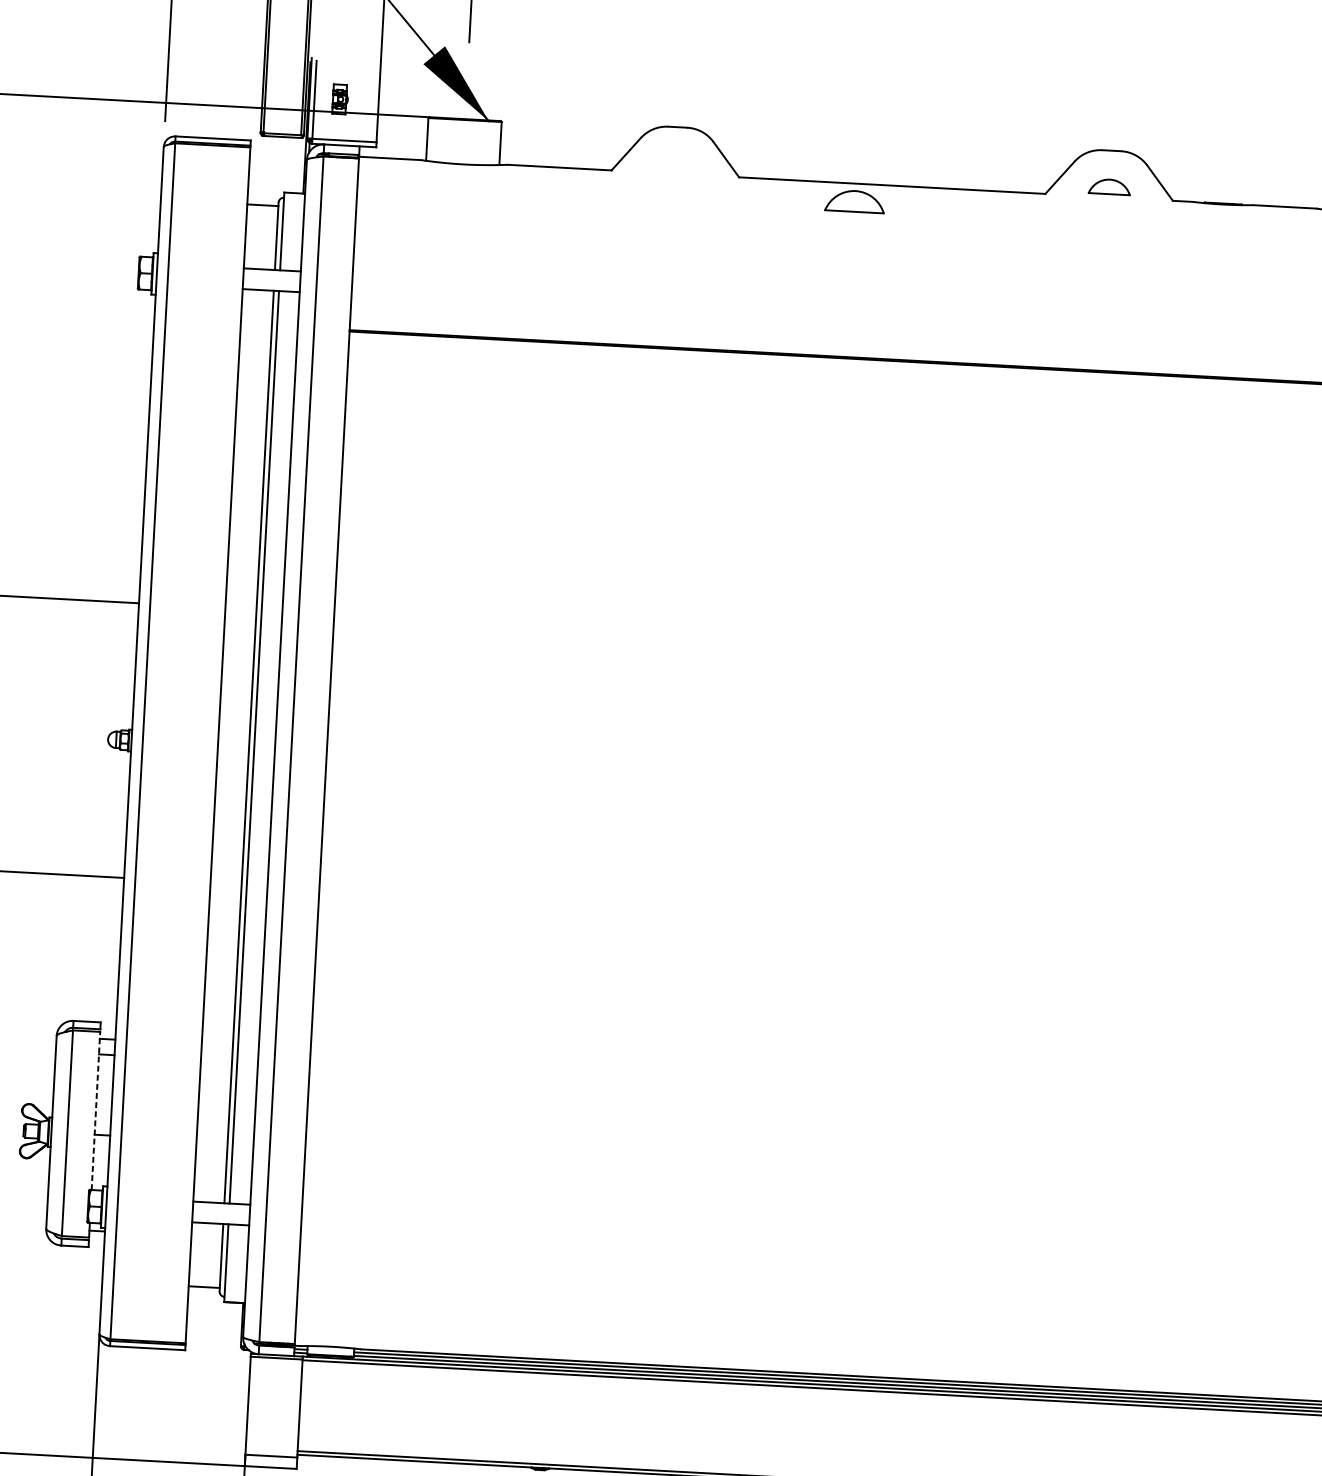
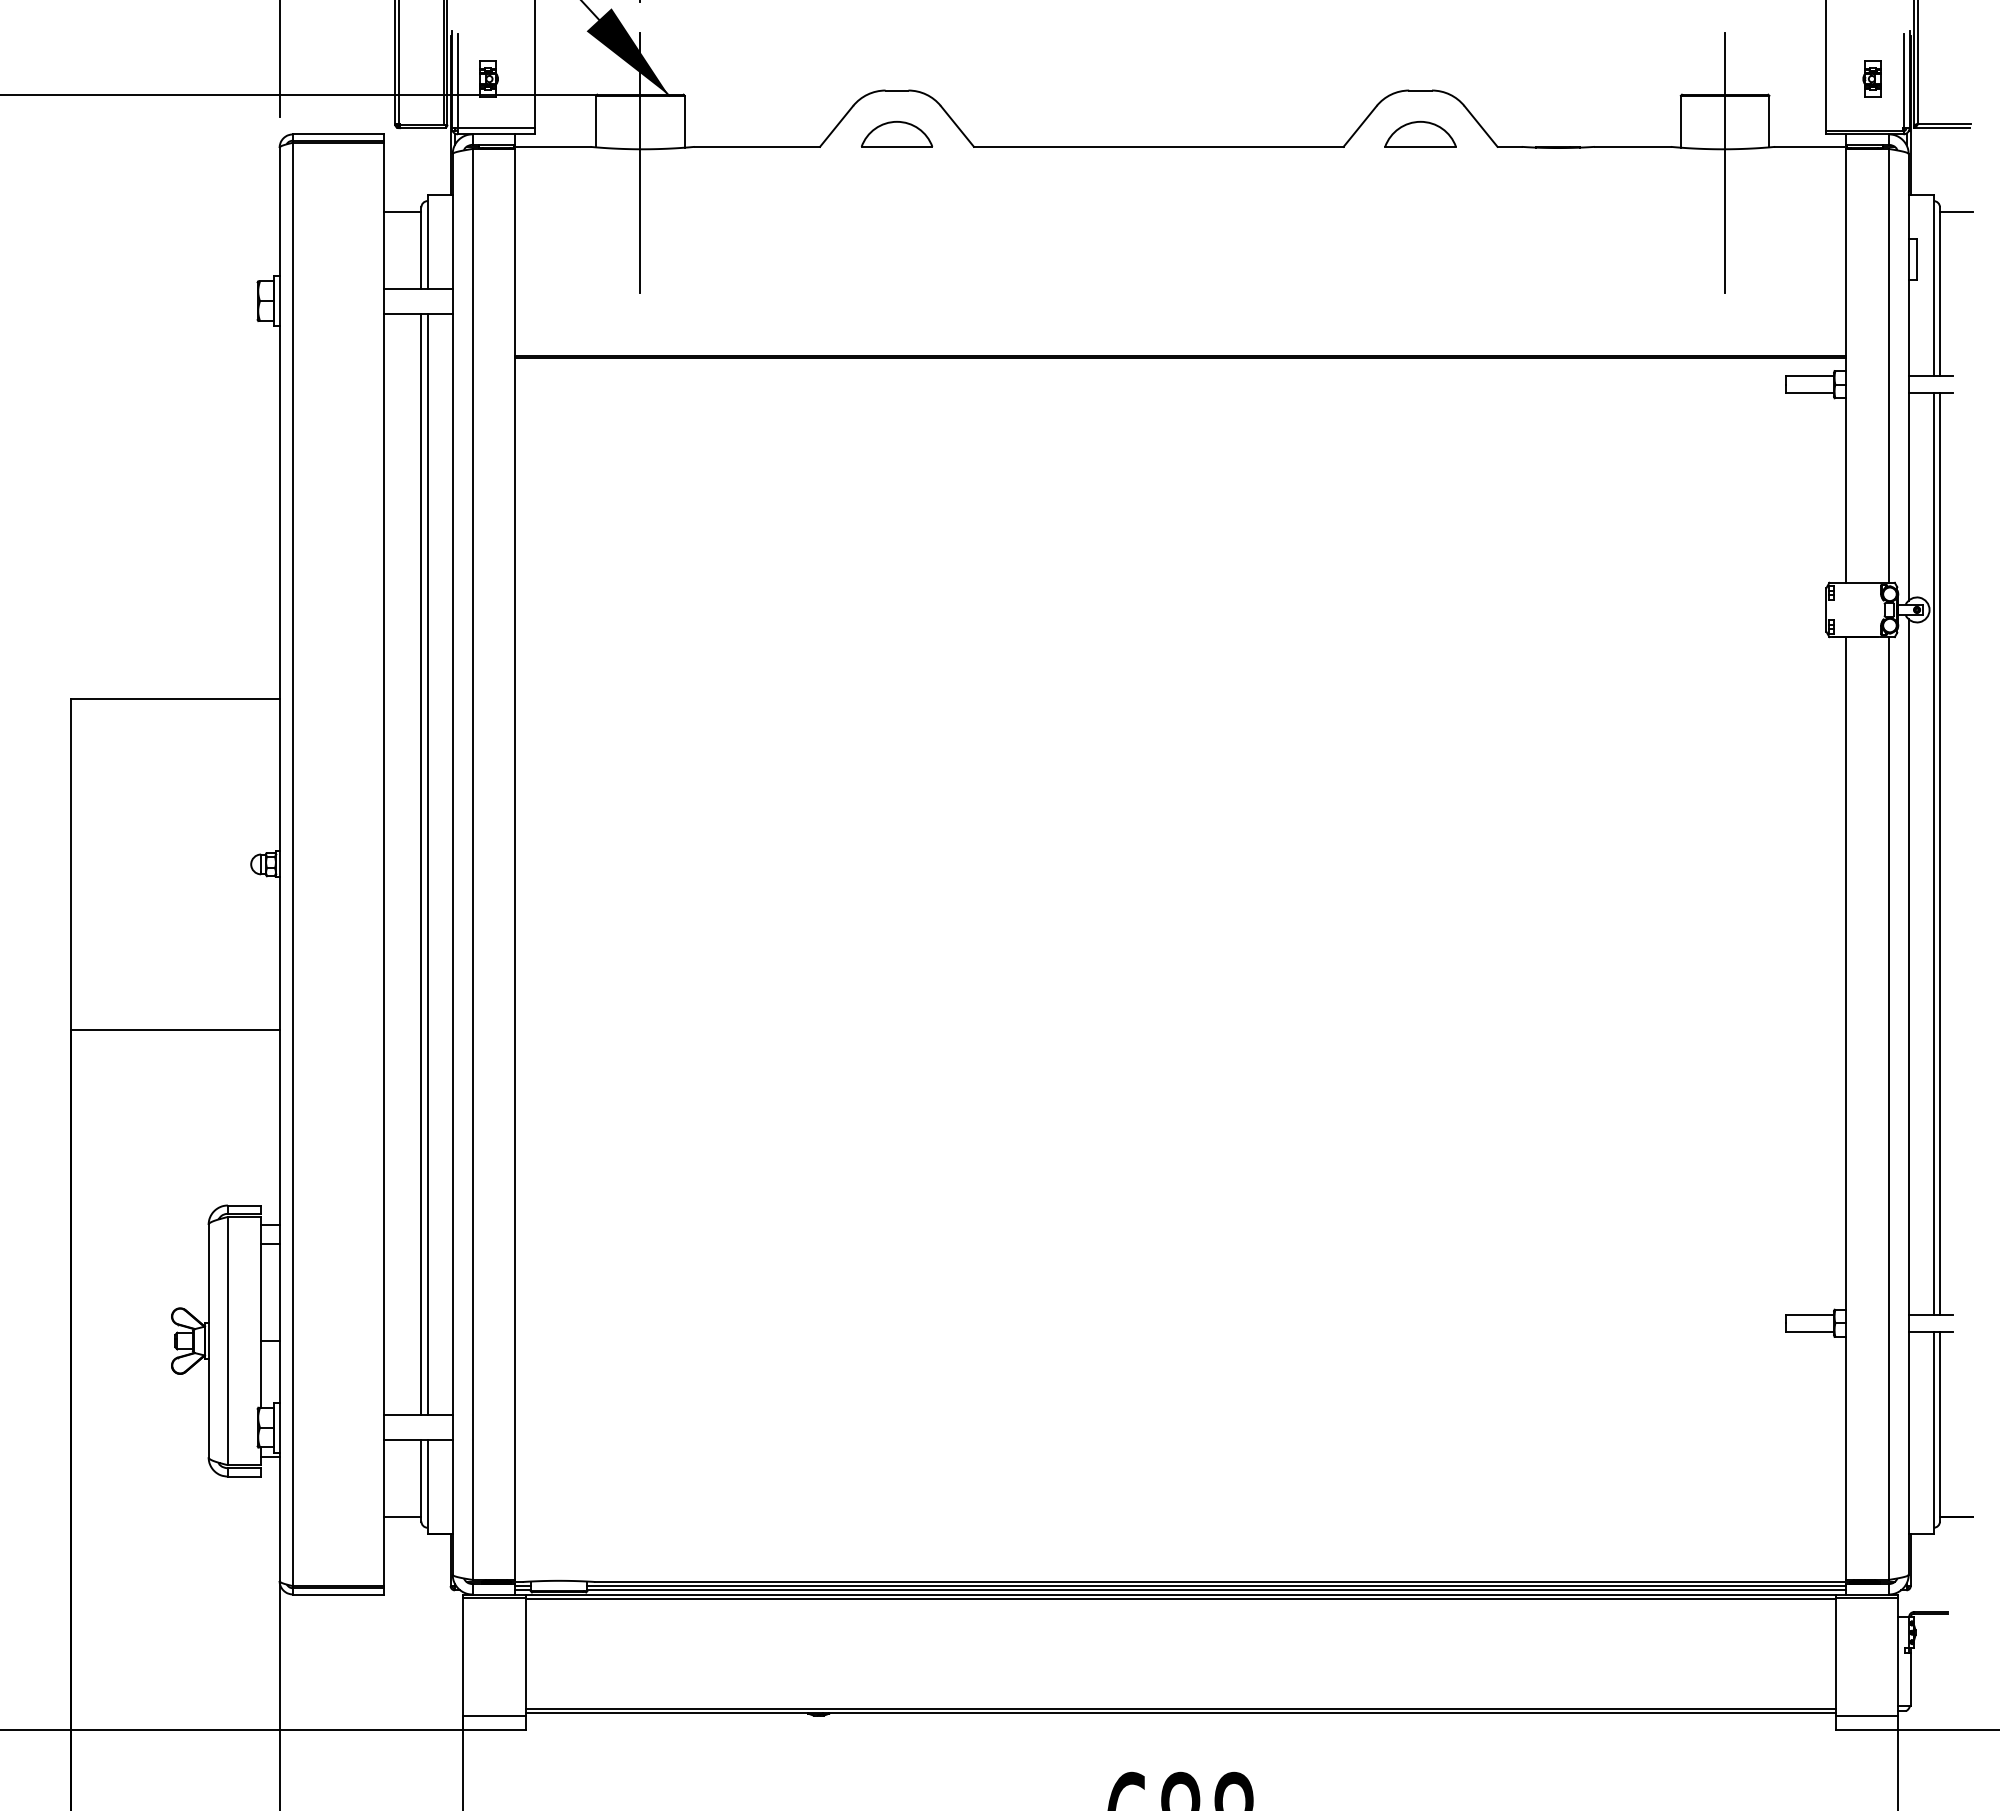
line: (462, 175) -> (640, 162), added
part: (1109, 186) -> (1420, 133), size x1.43
part: (855, 201) -> (897, 134), moved
line: (95, 1110) -> (260, 1311), dashed -> solid

